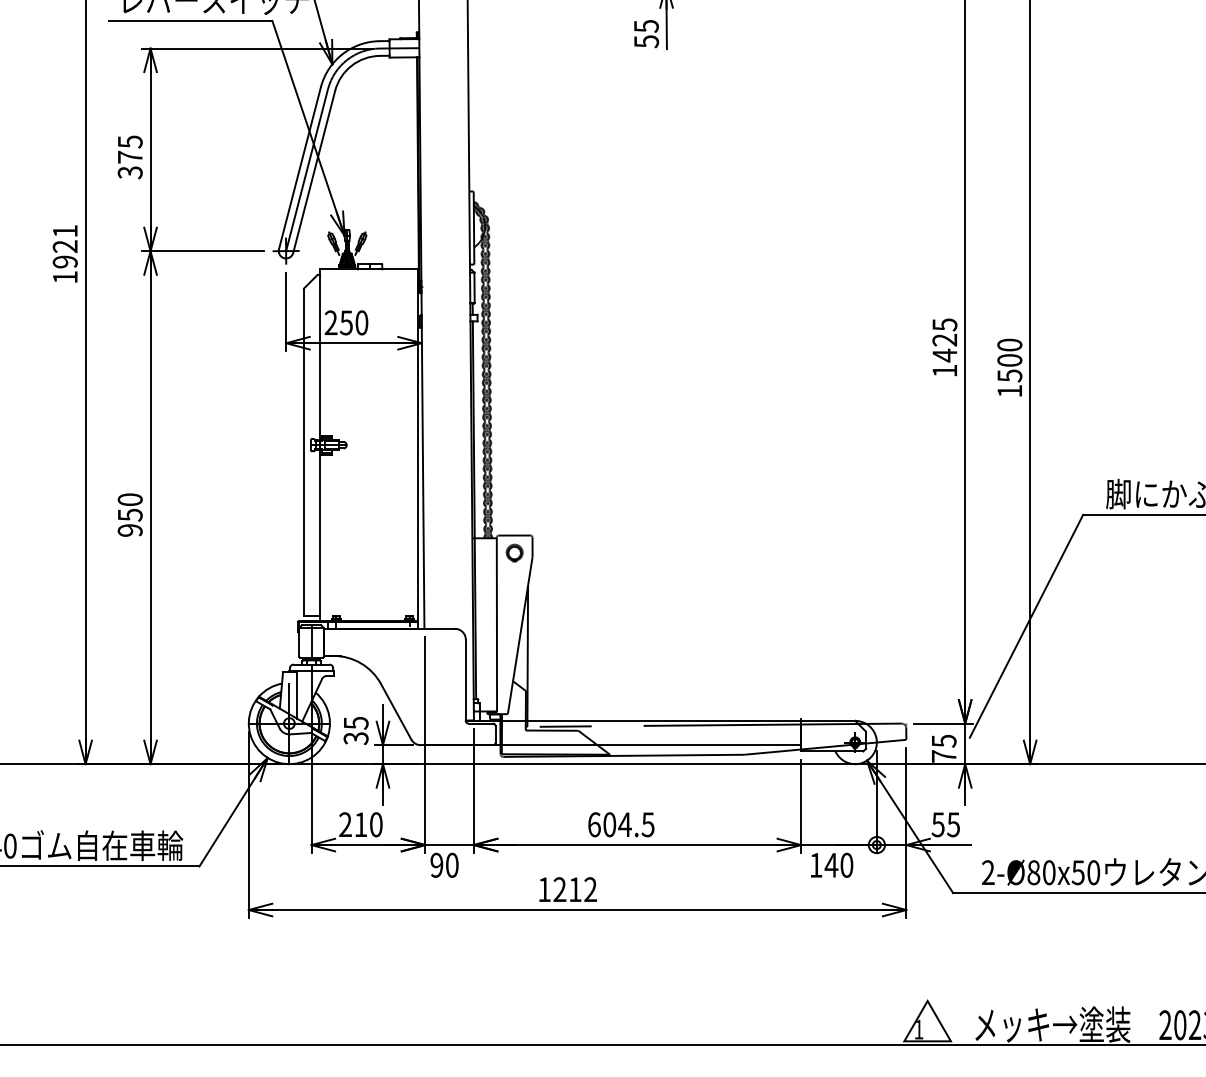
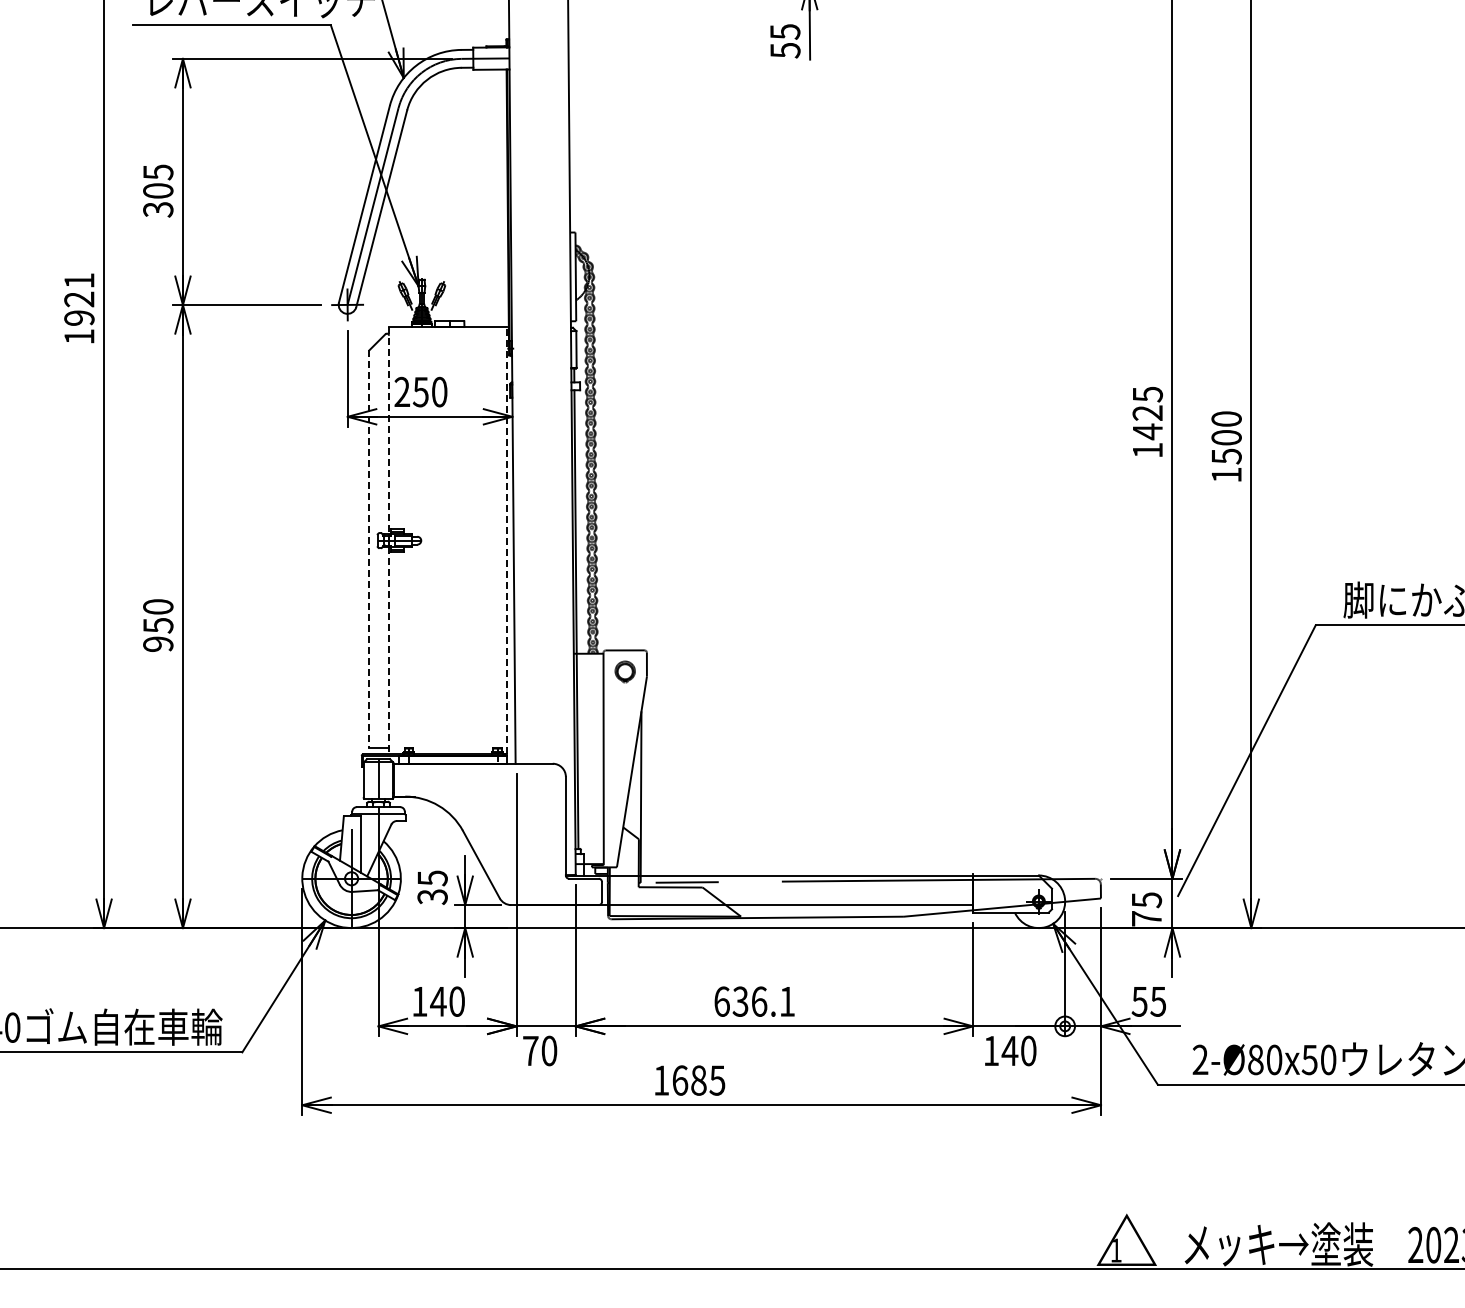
text: (130, 156) -> (158, 190), 375 -> 305
line: (320, 445) -> (389, 540), solid -> dashed
line: (417, 445) -> (507, 540), solid -> dashed
line: (304, 452) -> (369, 549), solid -> dashed
text: (353, 824) -> (429, 1001), 210 -> 140
text: (628, 824) -> (763, 1001), 604.5 -> 636.1
text: (436, 864) -> (530, 1050), 90 -> 70
text: (575, 889) -> (698, 1080), 1212 -> 1685

